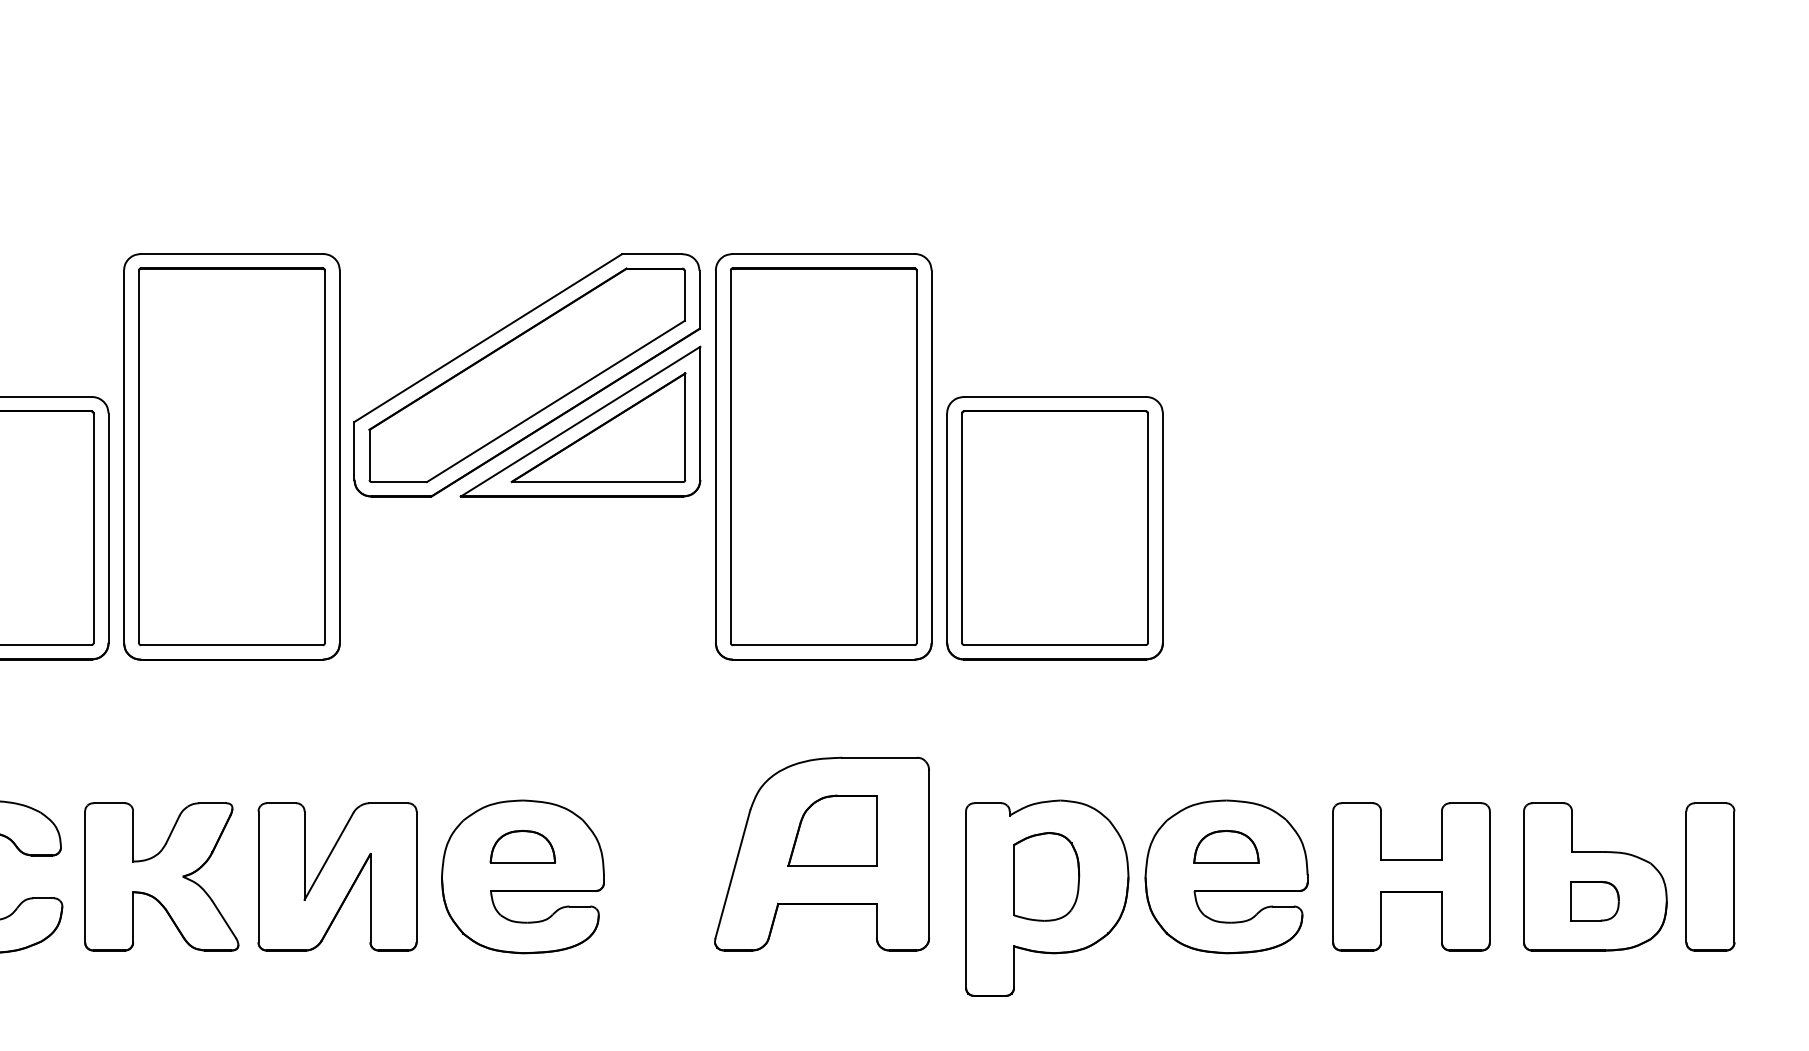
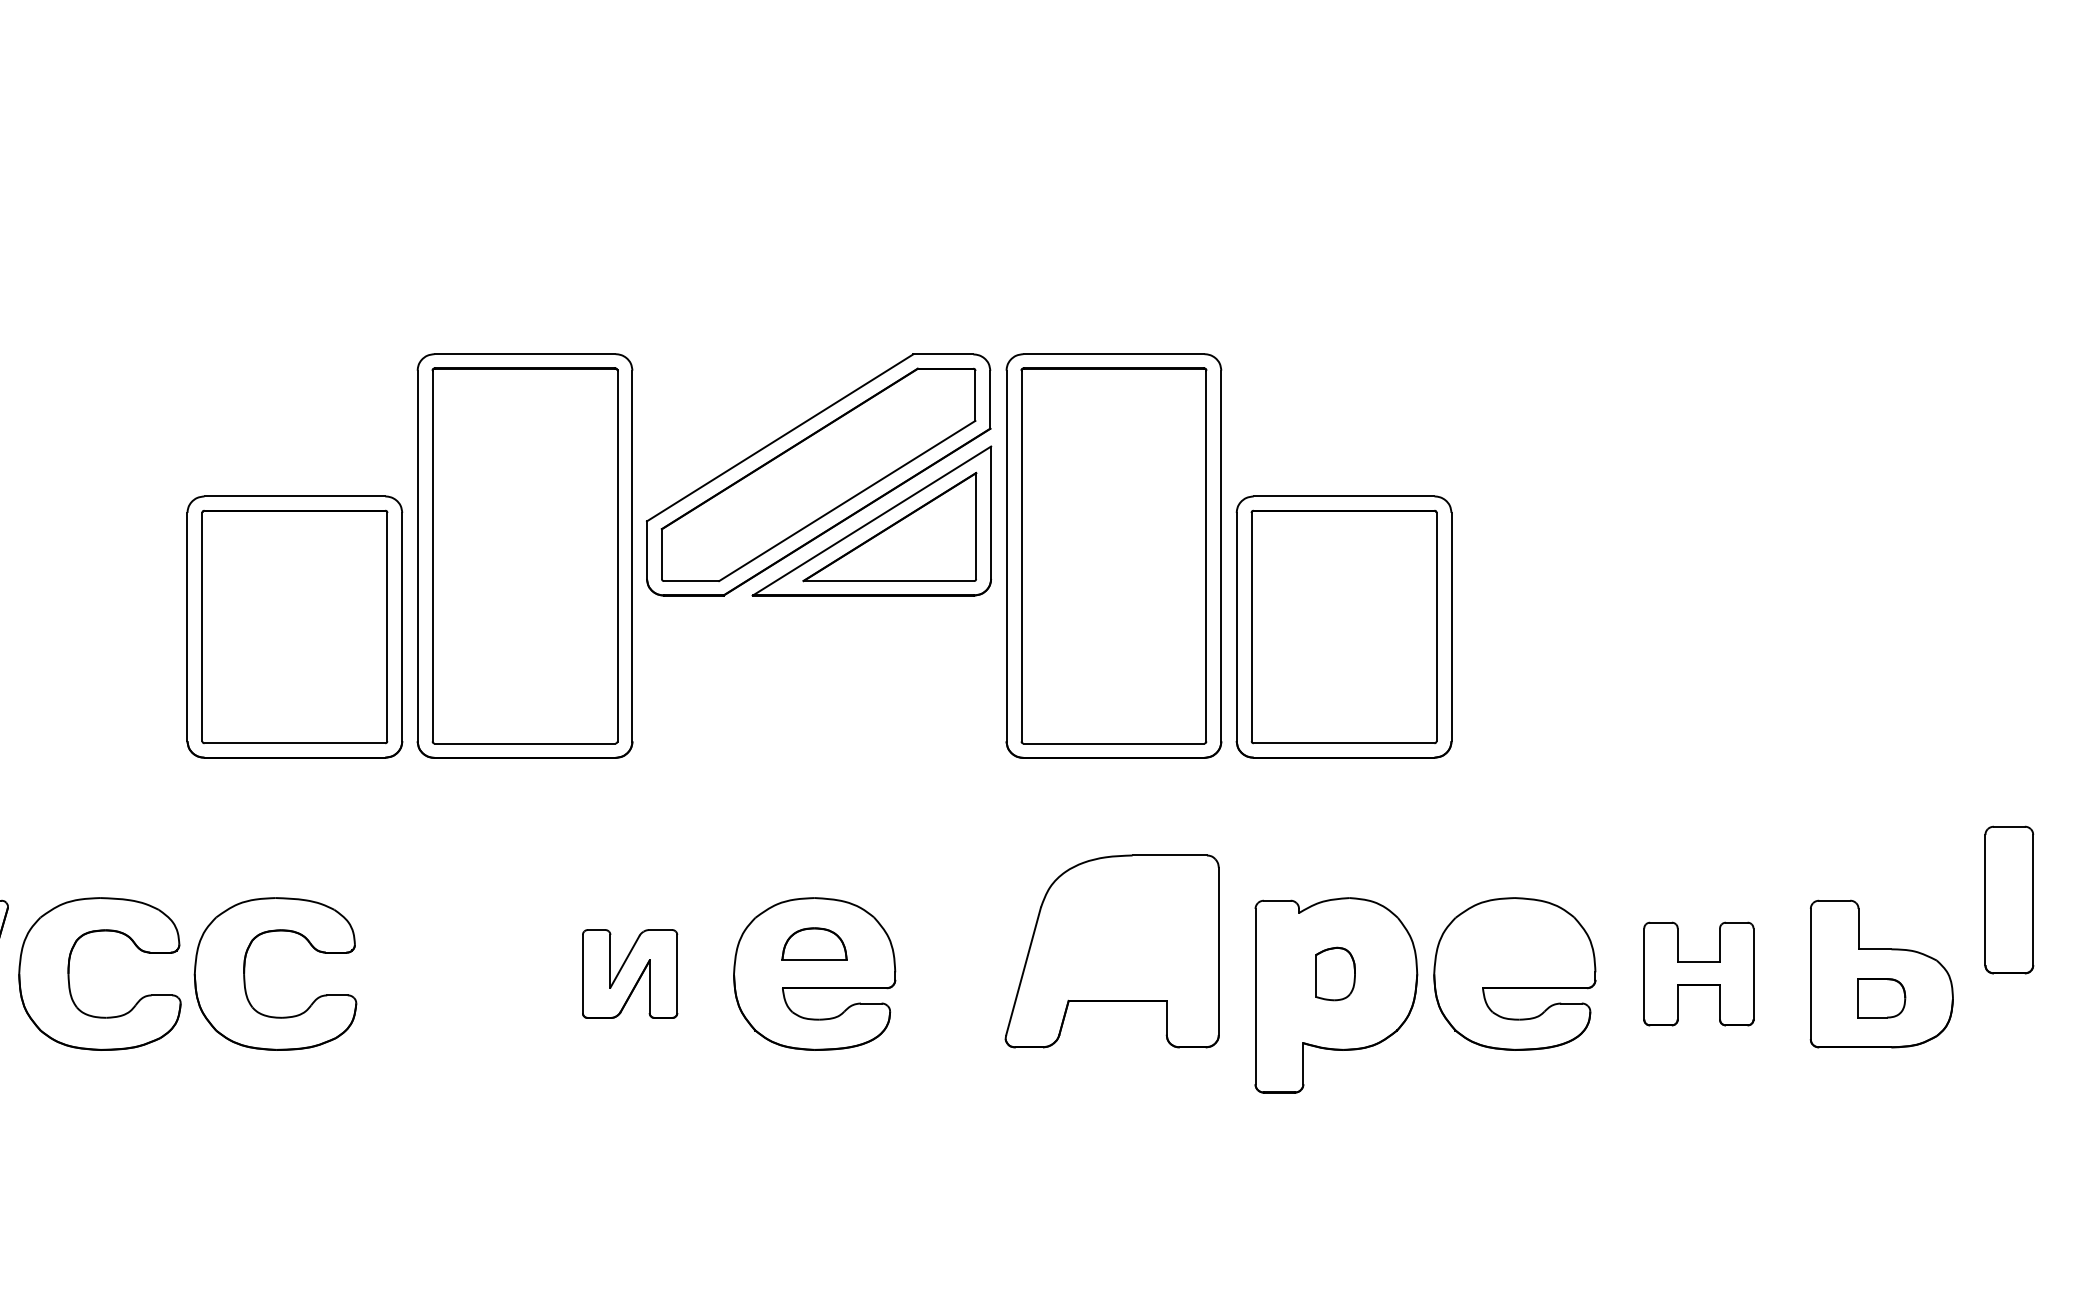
part: (832, 831) -> (1122, 928), removed
part: (1226, 846) -> (1514, 943), removed
part: (162, 876) -> (455, 973), removed
part: (336, 876) -> (629, 973), size x0.6
part: (1046, 876) -> (1335, 973), size x0.6
part: (1411, 876) -> (1698, 973), size x0.7
part: (1710, 876) -> (2009, 899), moved

